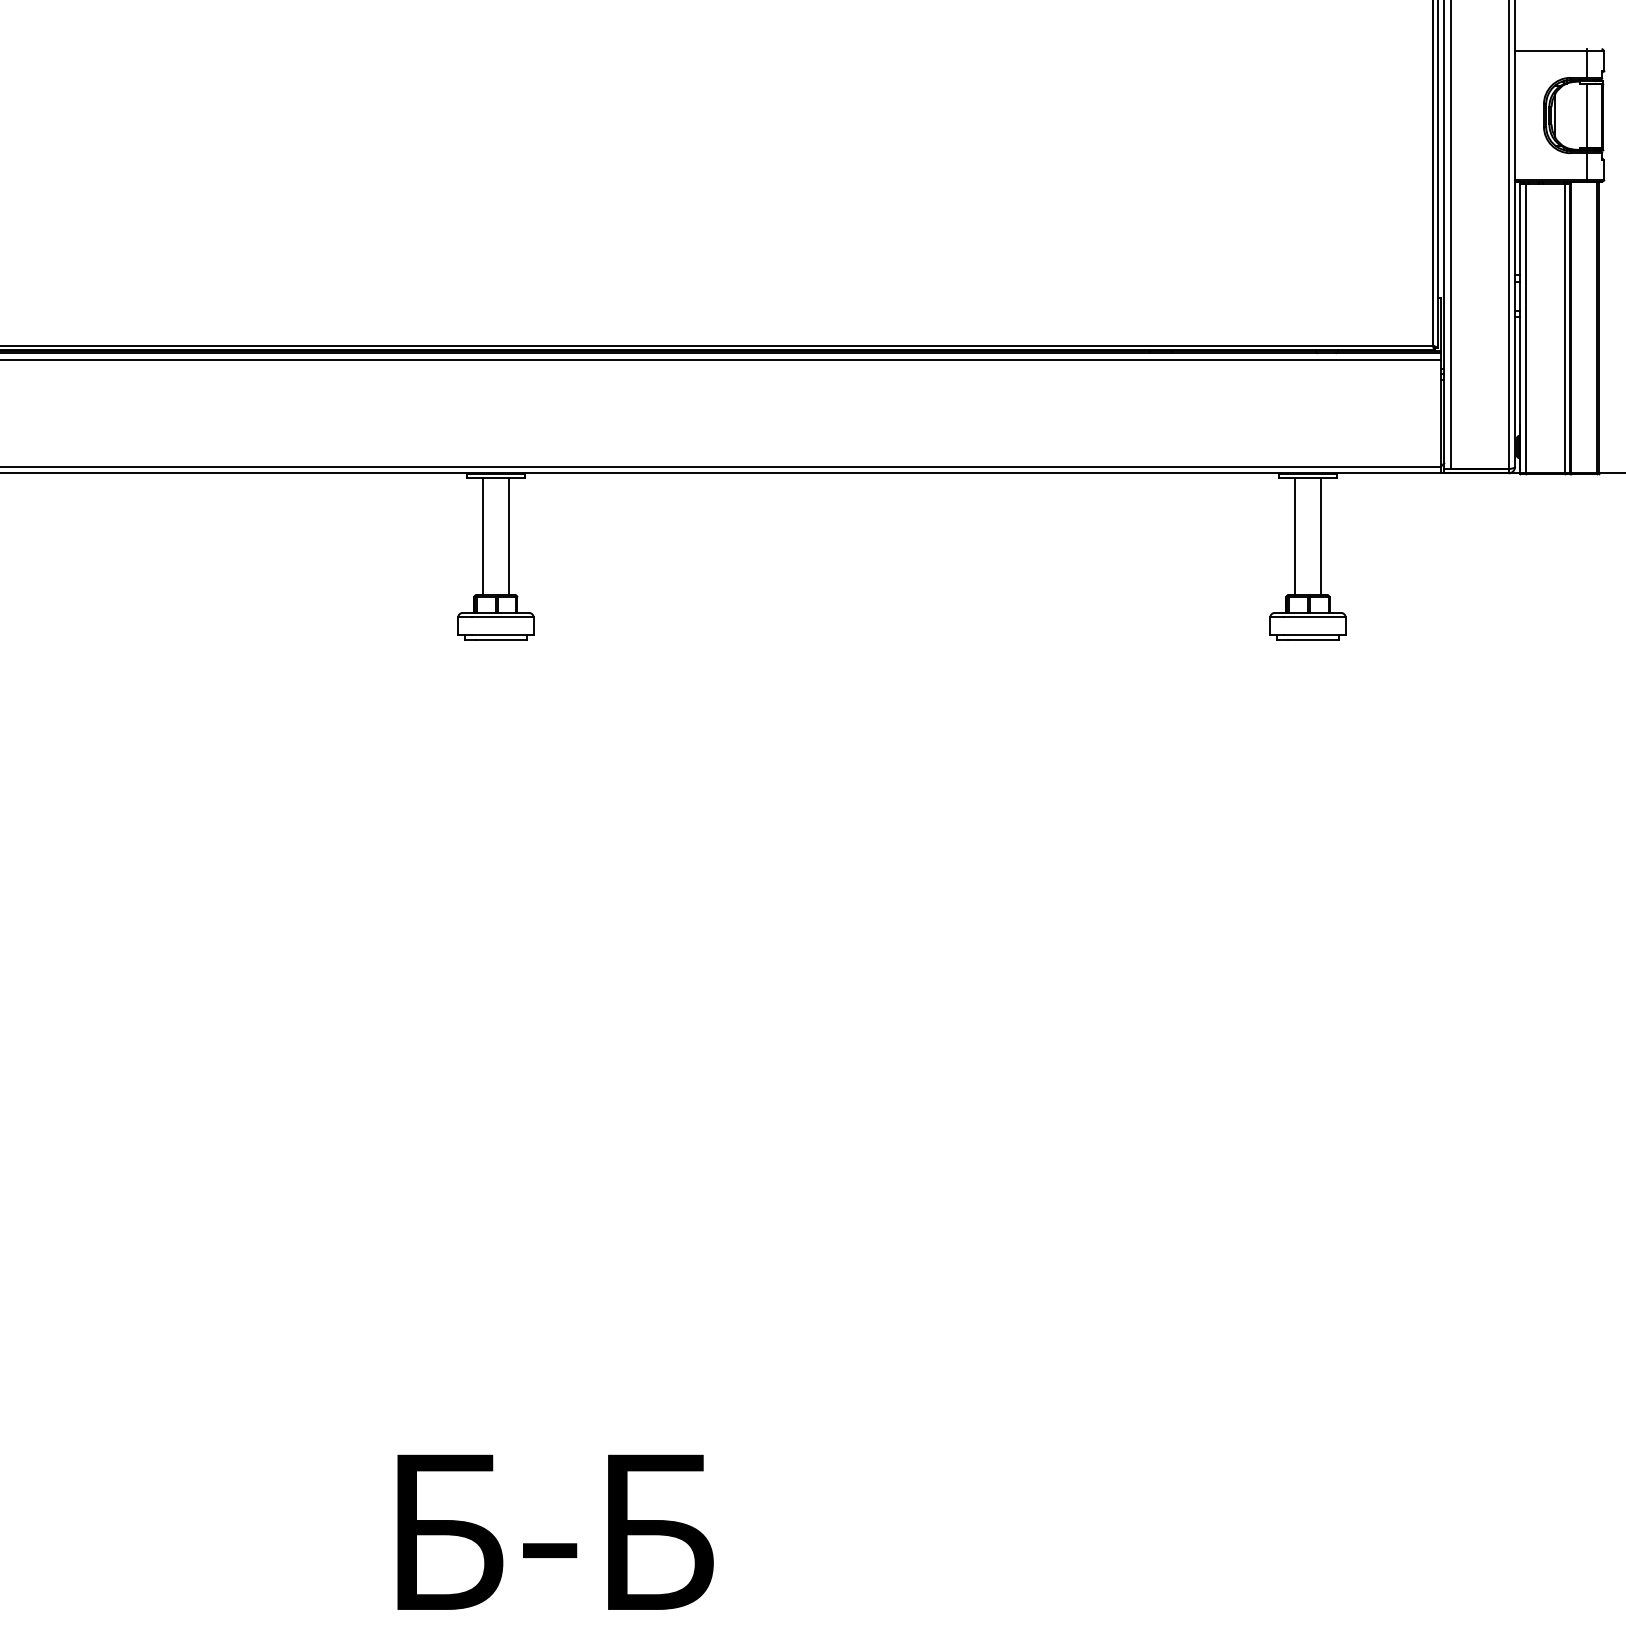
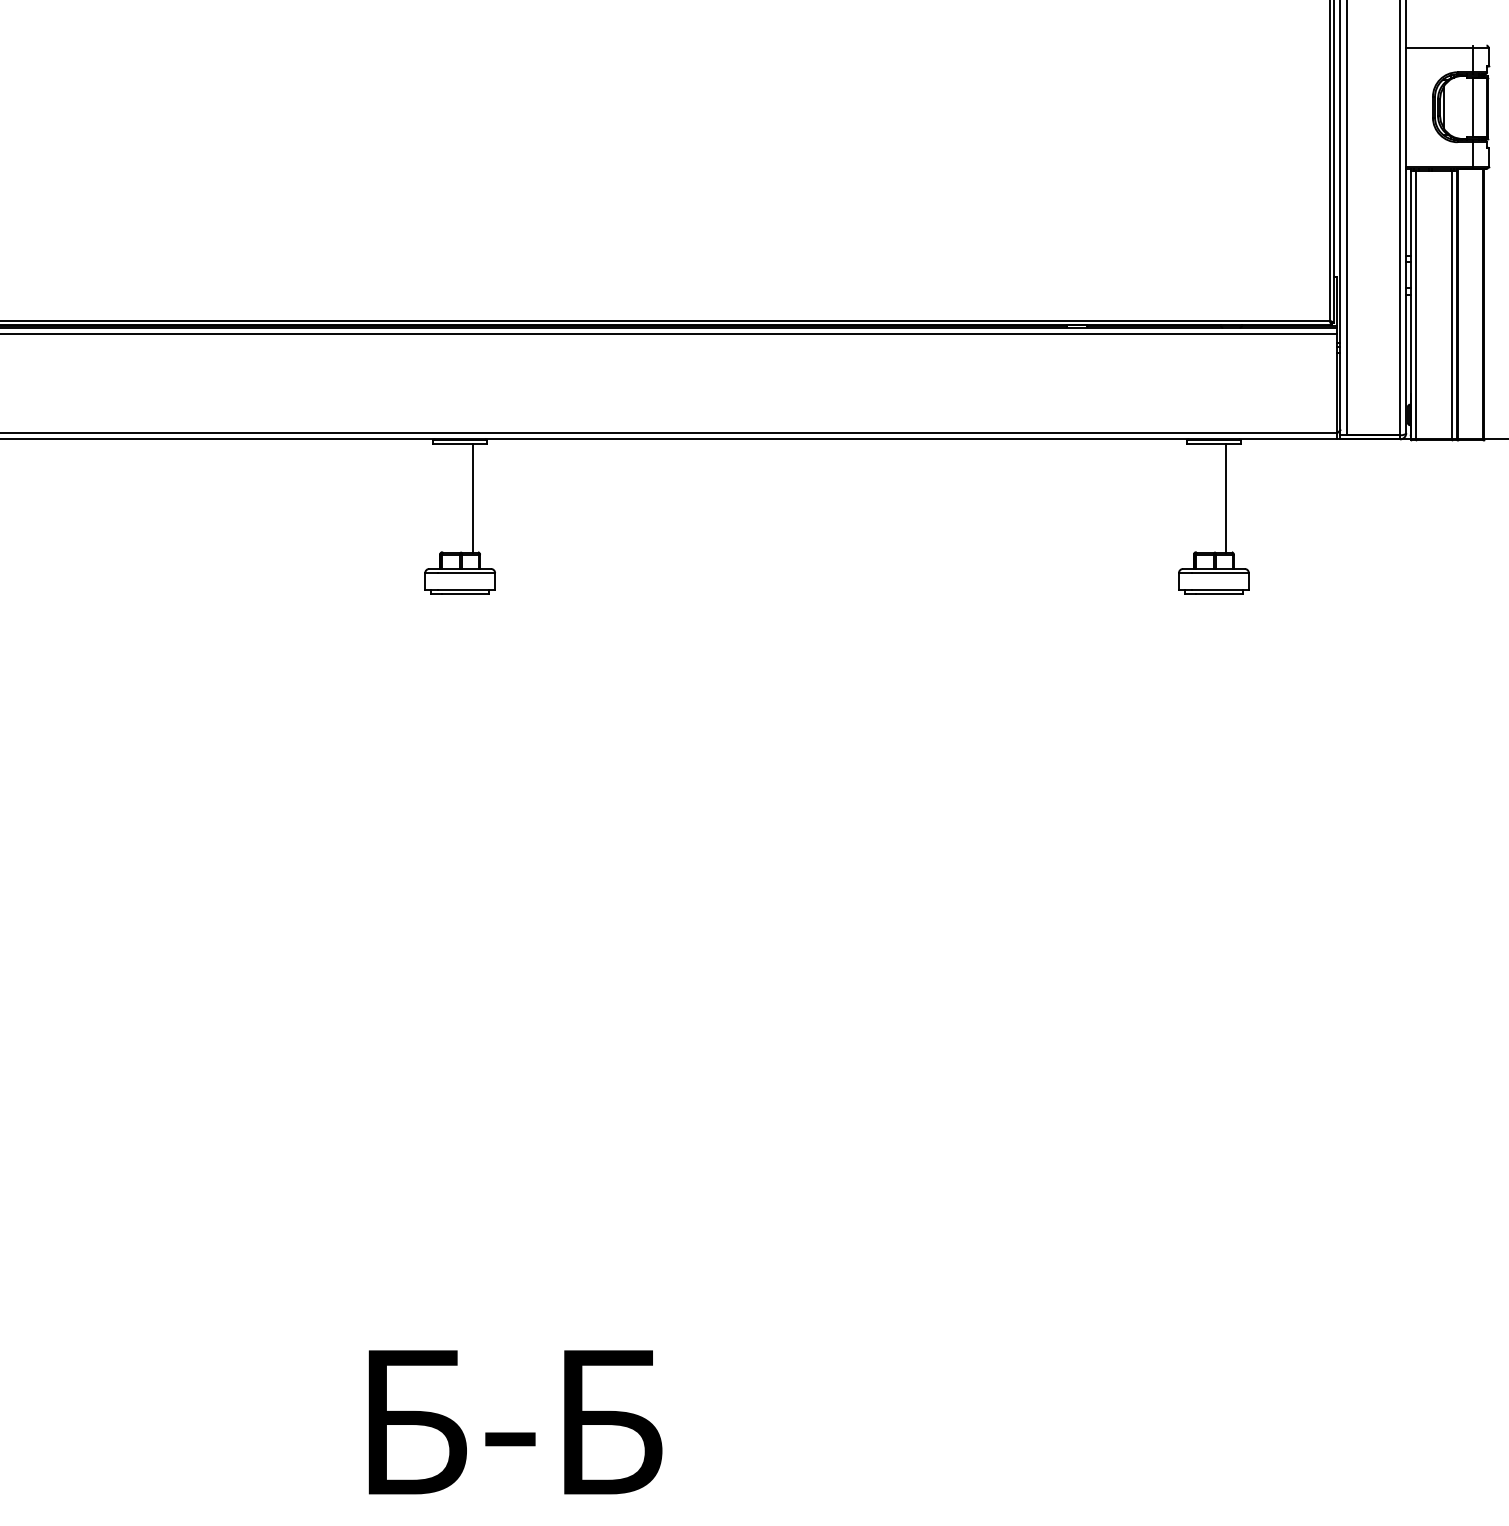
line: (482, 536) -> (447, 497), removed
line: (1294, 536) -> (1201, 497), removed

